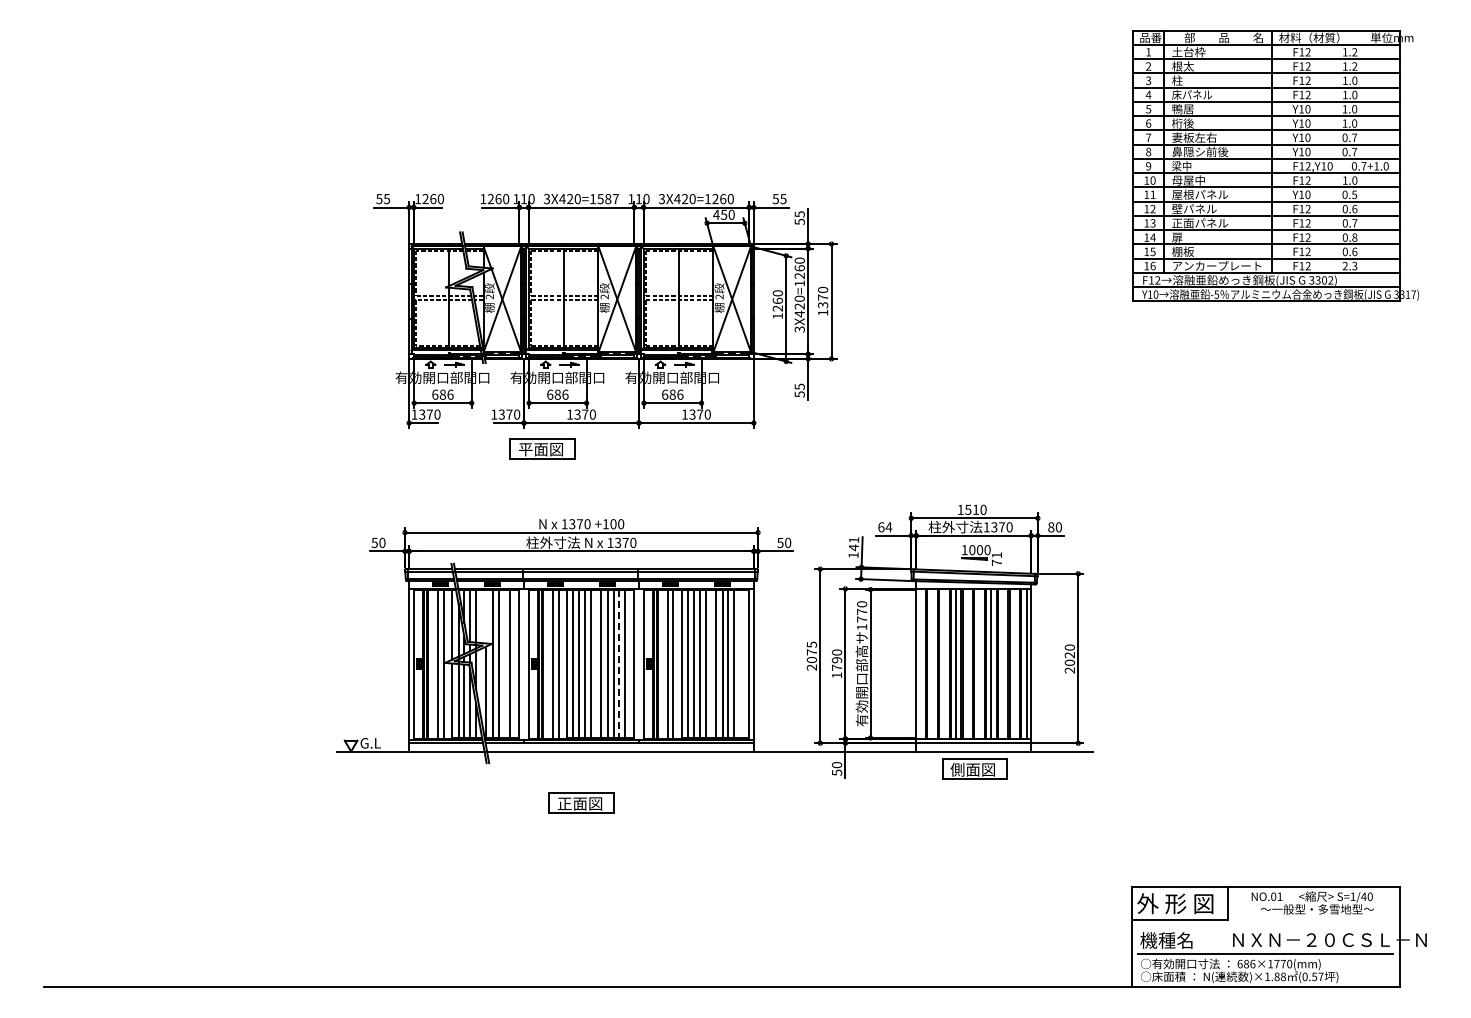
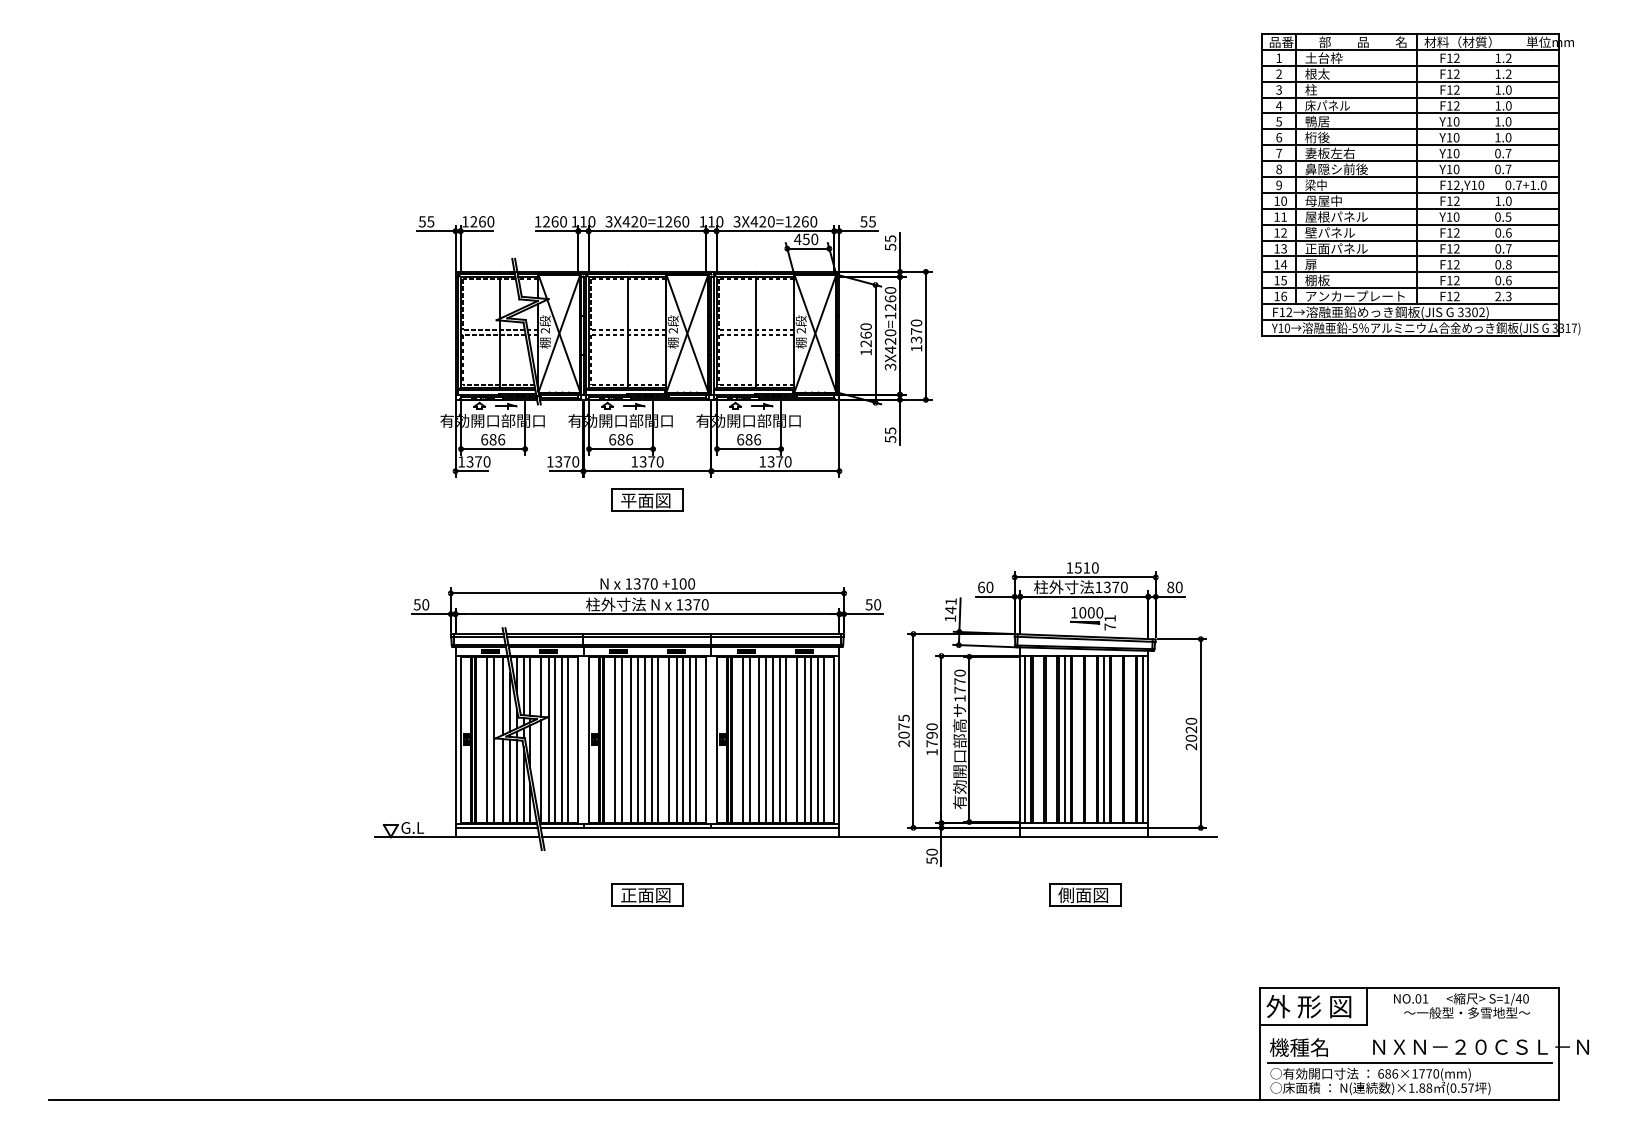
text: (607, 199) -> (676, 222), 3X420=1587 -> 3X420=1260
part: (542, 448) -> (647, 499), moved
text: (888, 527) -> (989, 587), 64 -> 60
line: (486, 616) -> (541, 686), added
line: (504, 663) -> (561, 739), added
line: (740, 663) -> (824, 739), added
line: (920, 663) -> (1025, 739), added
line: (619, 664) -> (689, 740), dashed -> solid
part: (974, 768) -> (1085, 893), moved

